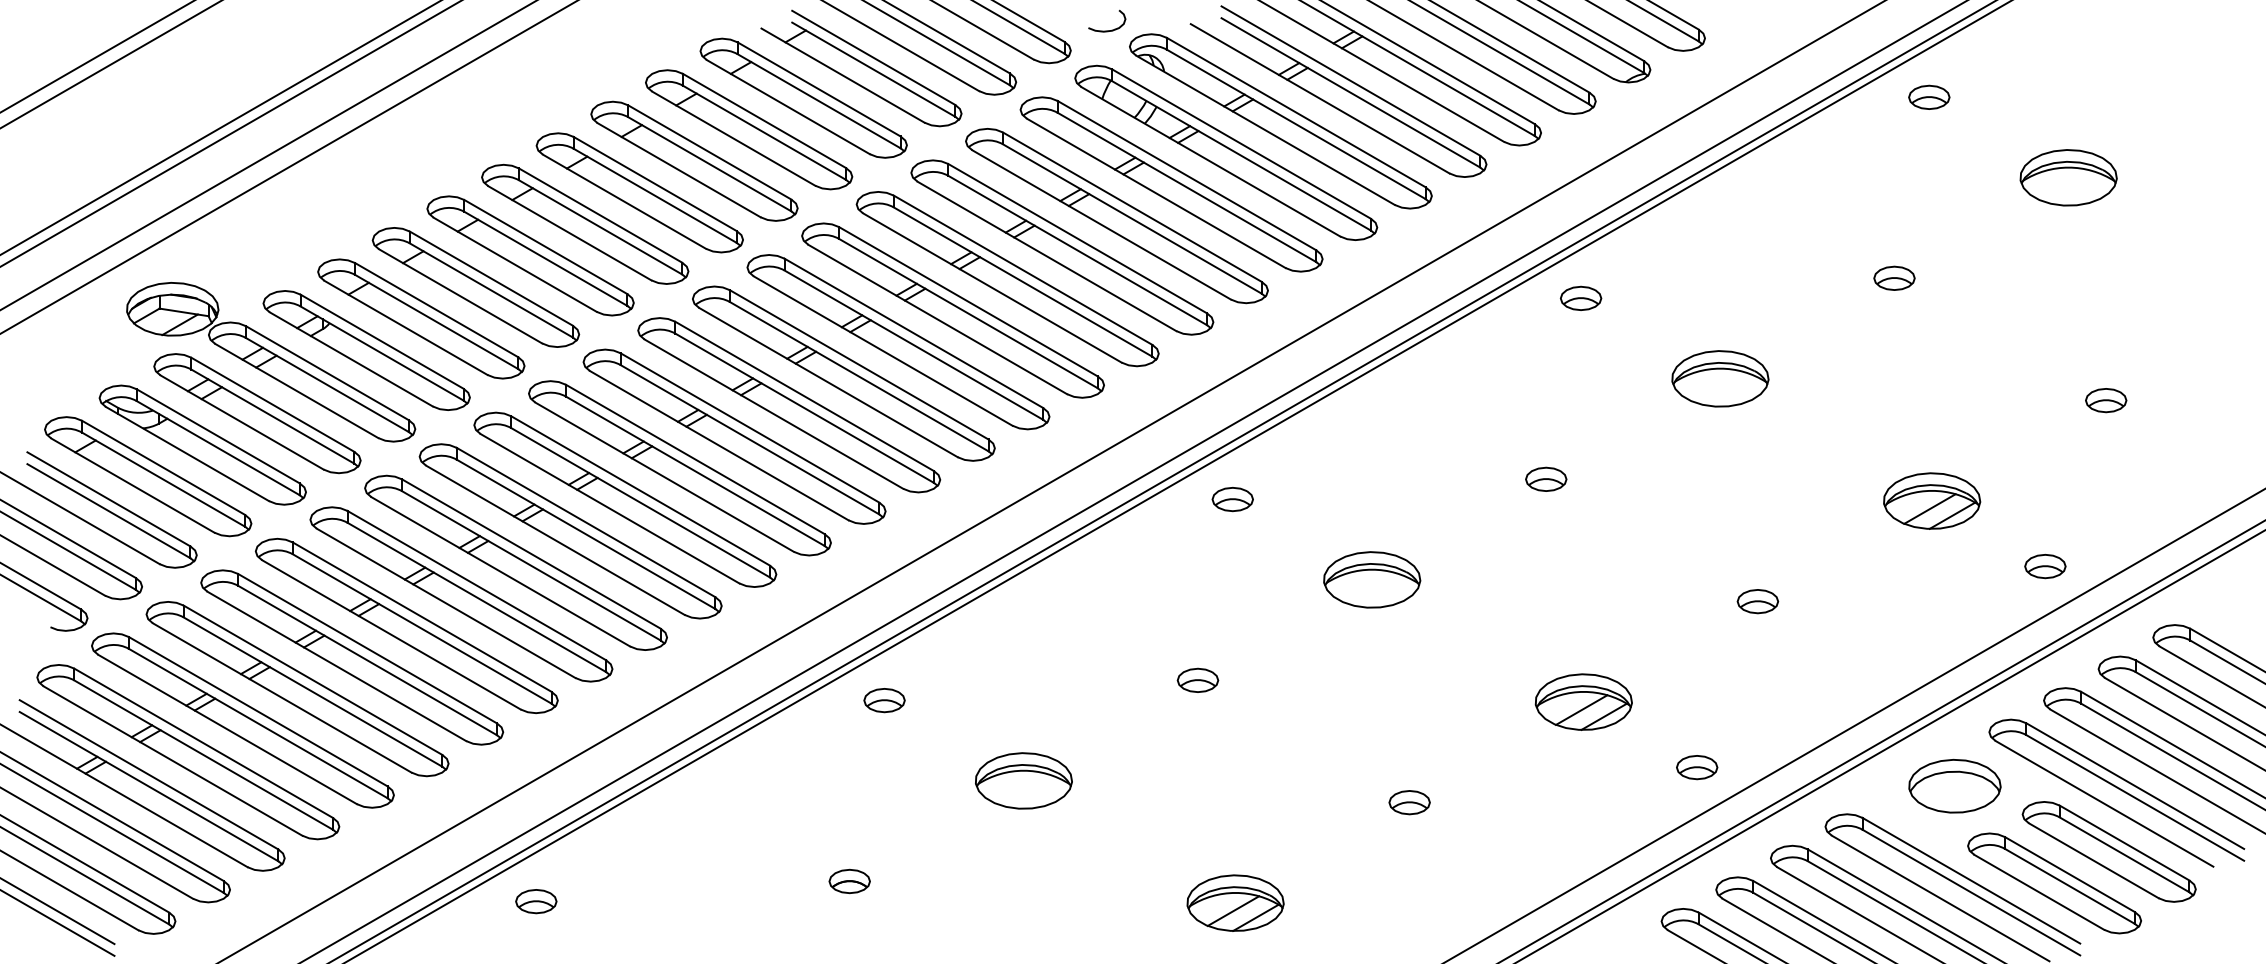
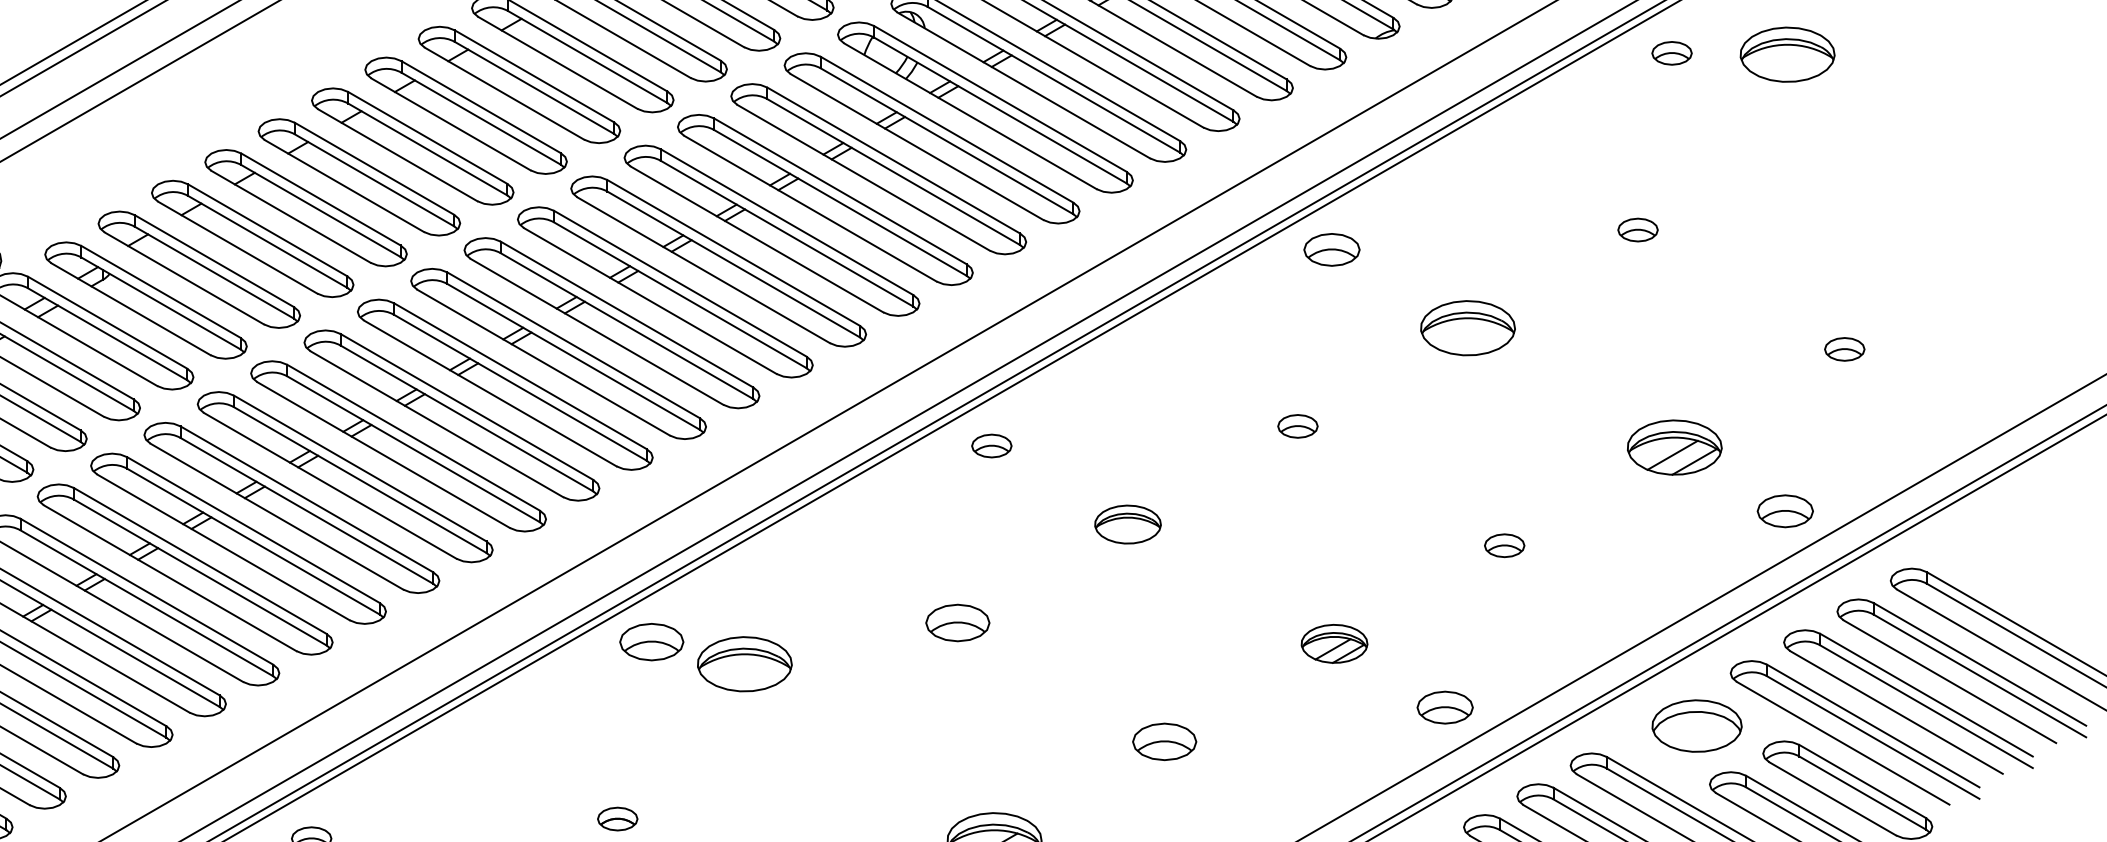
part: (2068, 177) -> (1787, 54), moved
part: (1580, 297) -> (1331, 248), size x1.4
part: (2045, 566) -> (1785, 511), size x1.4
part: (1372, 579) -> (1128, 524), size x0.7
part: (1197, 679) -> (957, 621), size x1.6
part: (884, 700) -> (651, 642), size x1.6
part: (1583, 701) -> (1334, 643), size x0.7
part: (1697, 767) -> (1445, 707), size x1.4
part: (1023, 780) -> (744, 663), moved
part: (1409, 802) -> (1164, 741), size x1.6

